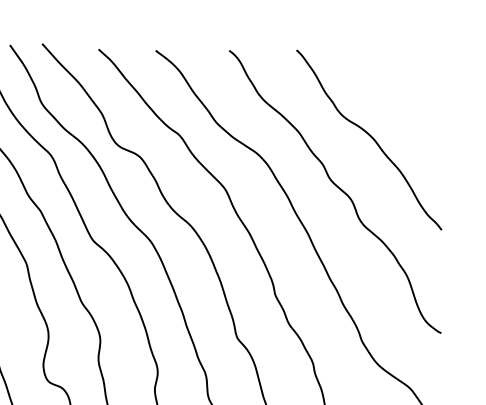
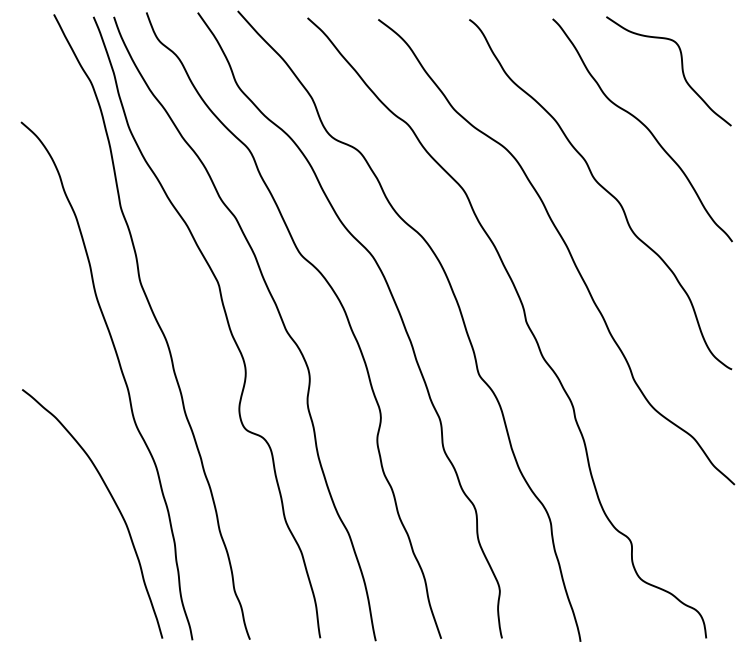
curve: (400, 91) -> (681, 70), added

